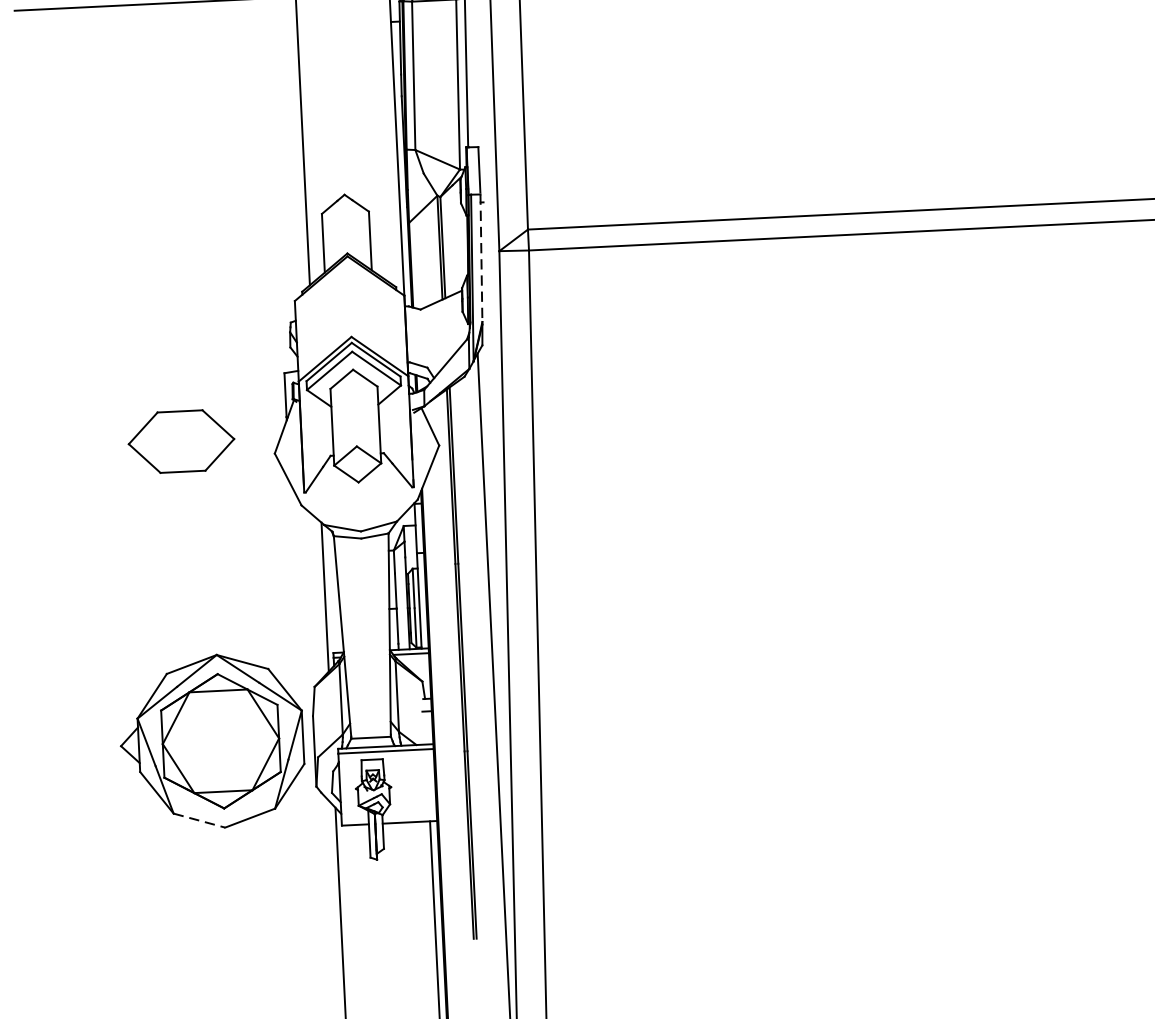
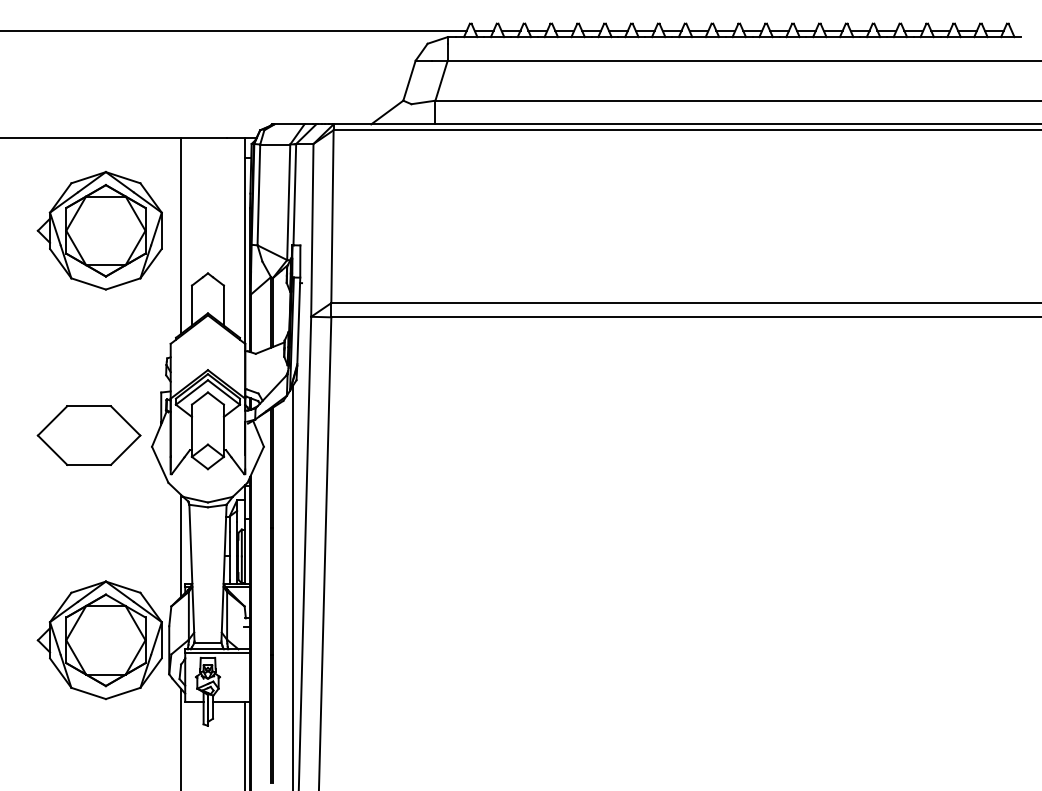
part: (182, 139) -> (99, 230), added
line: (480, 257) -> (298, 320), dashed -> solid
part: (180, 441) -> (88, 435), size x1.43
line: (200, 820) -> (89, 693), dashed -> solid

